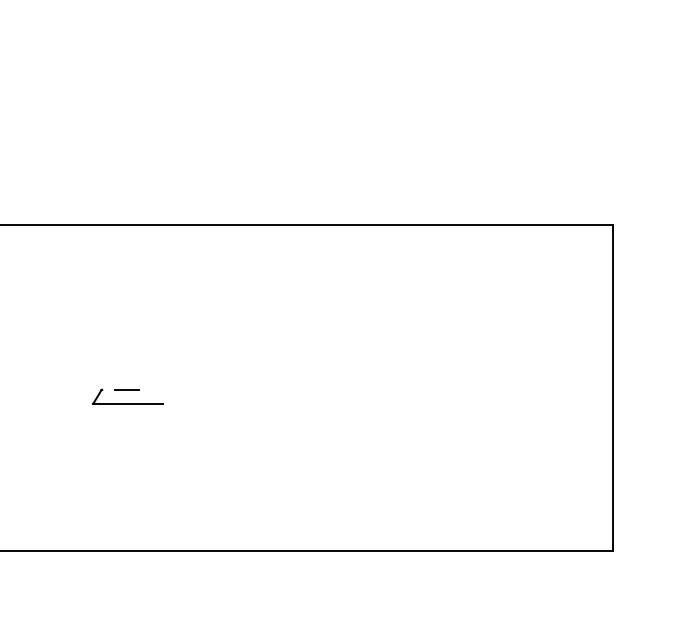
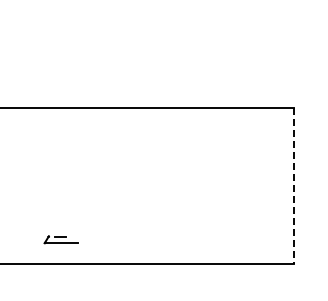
line: (613, 387) -> (293, 185), solid -> dashed
part: (126, 395) -> (60, 239), moved

